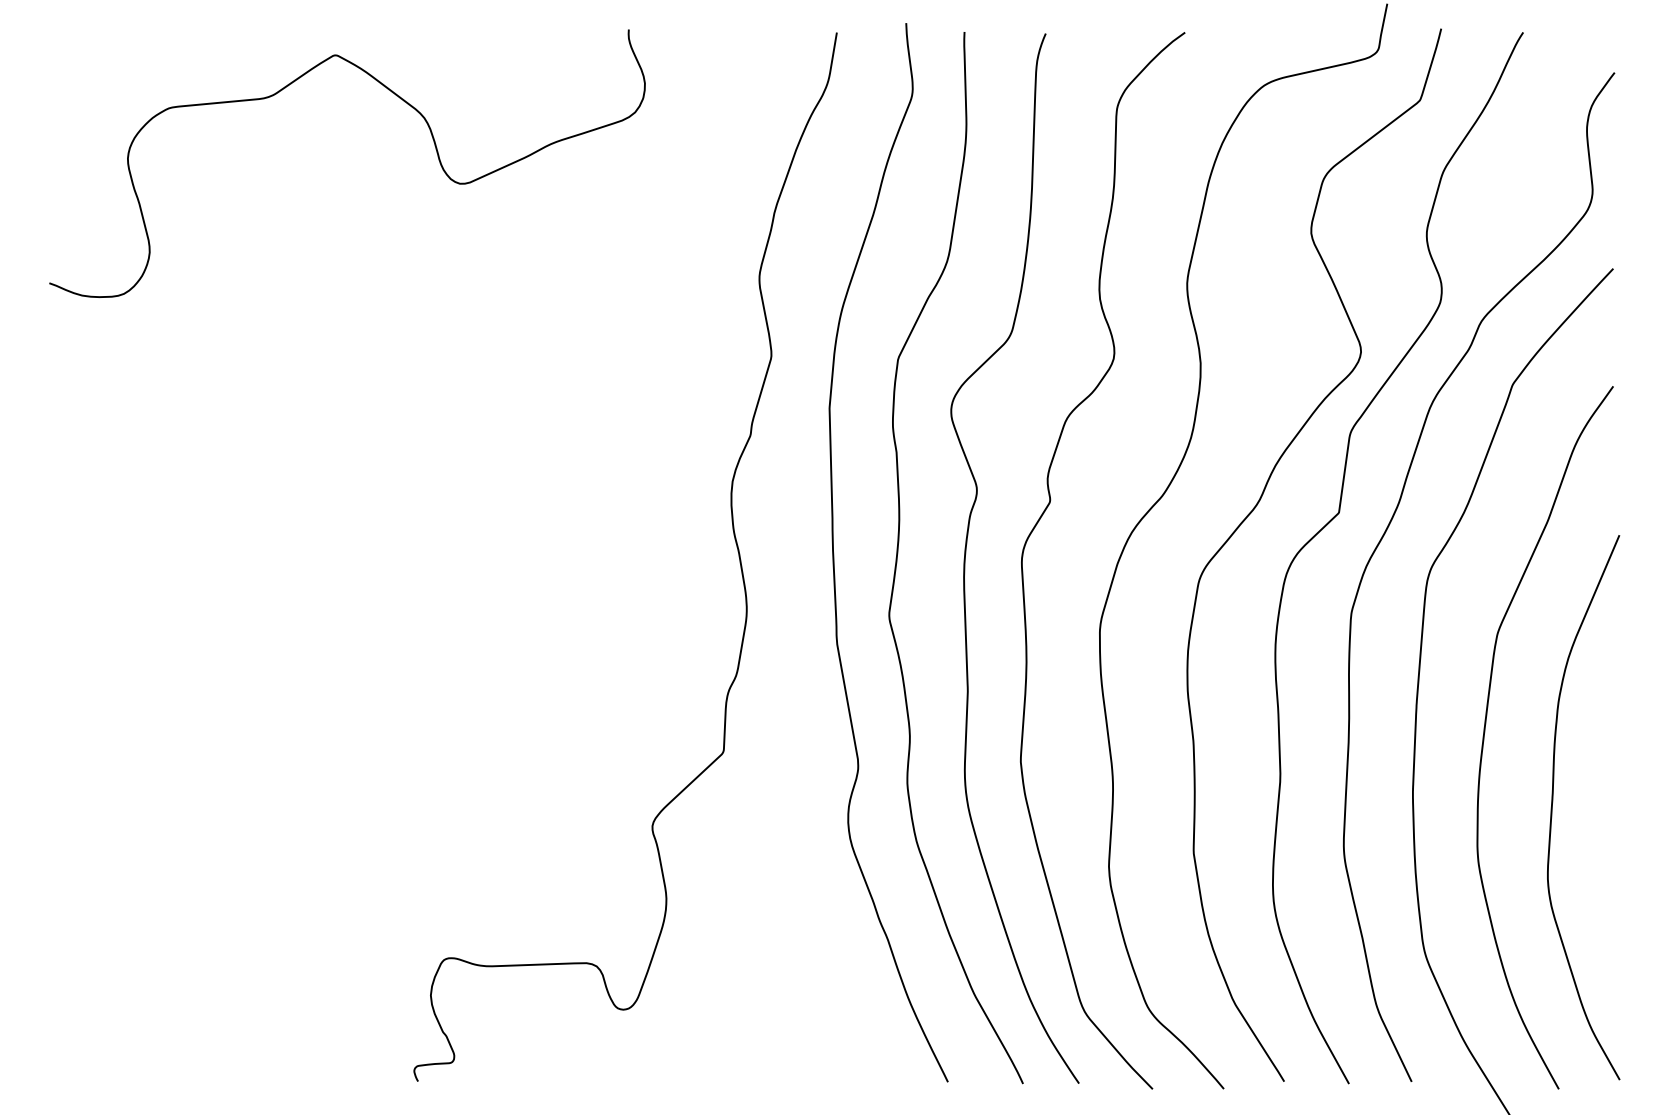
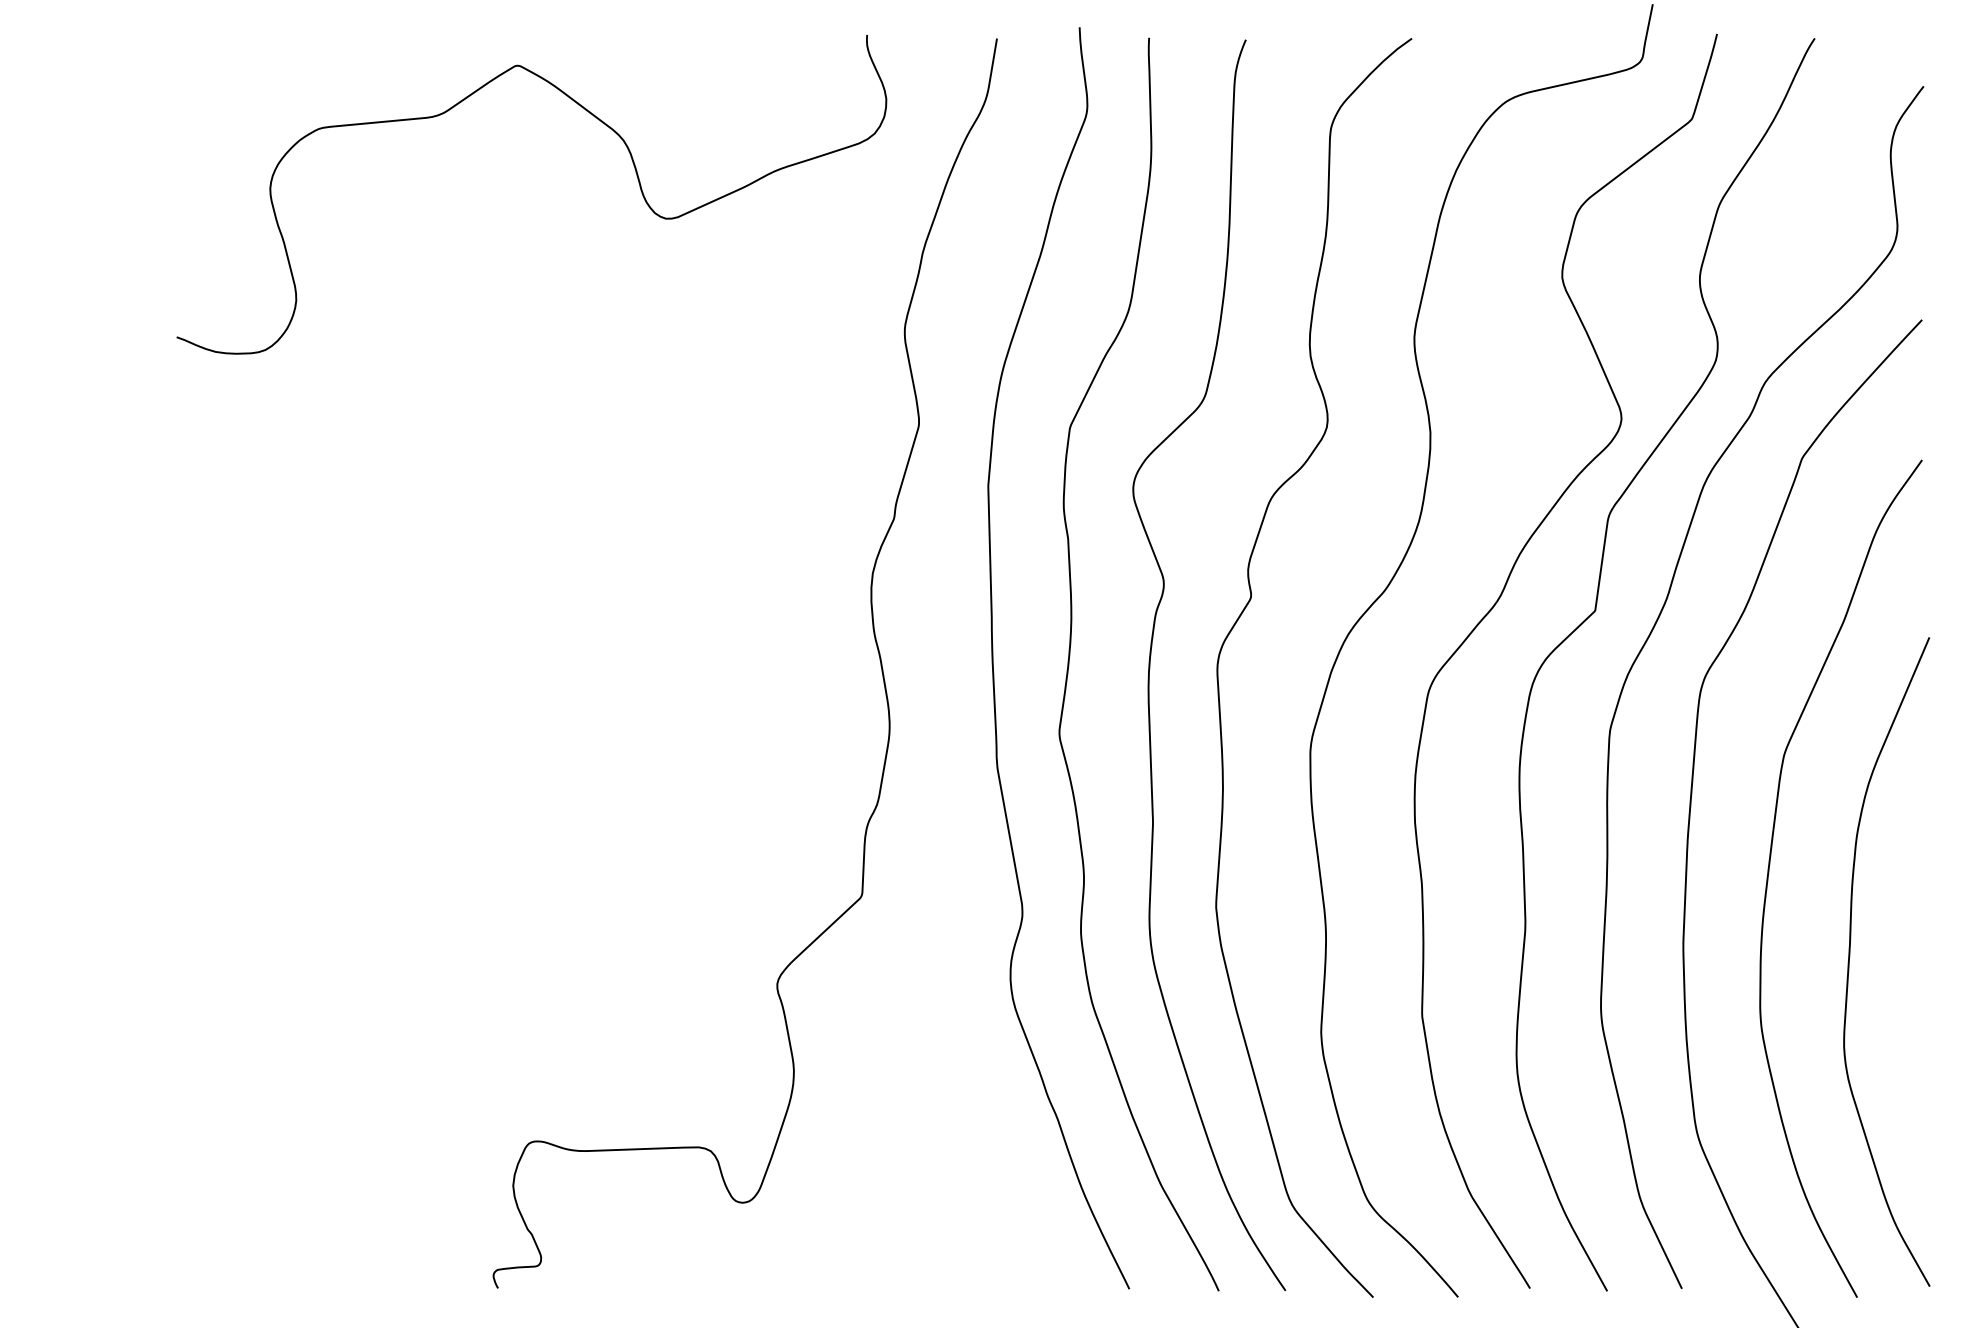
curve: (396, 96) -> (590, 114), moved

